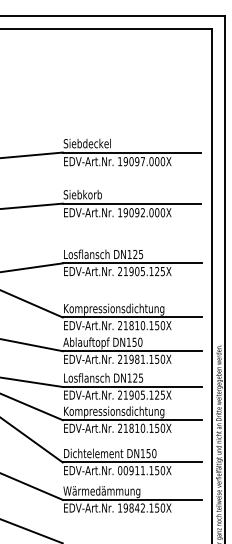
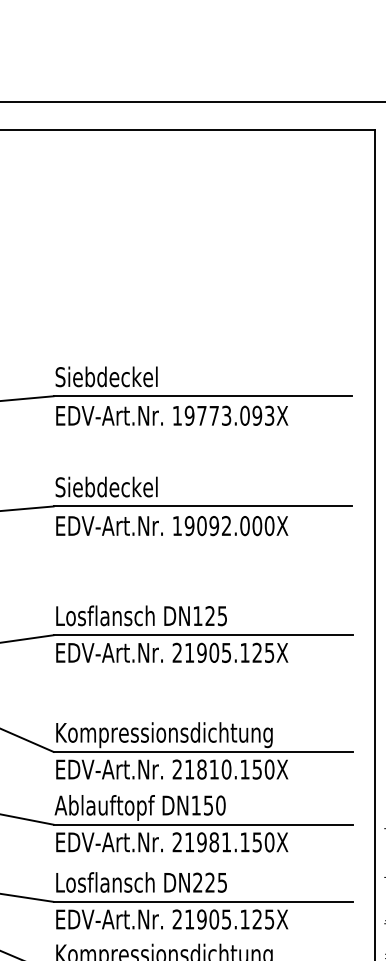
text: (147, 161) -> (236, 415), 19097.000X -> 19773.093X
text: (96, 194) -> (126, 486), Siebkorb -> Siebdeckel
text: (129, 377) -> (197, 881), DN125 -> DN225

